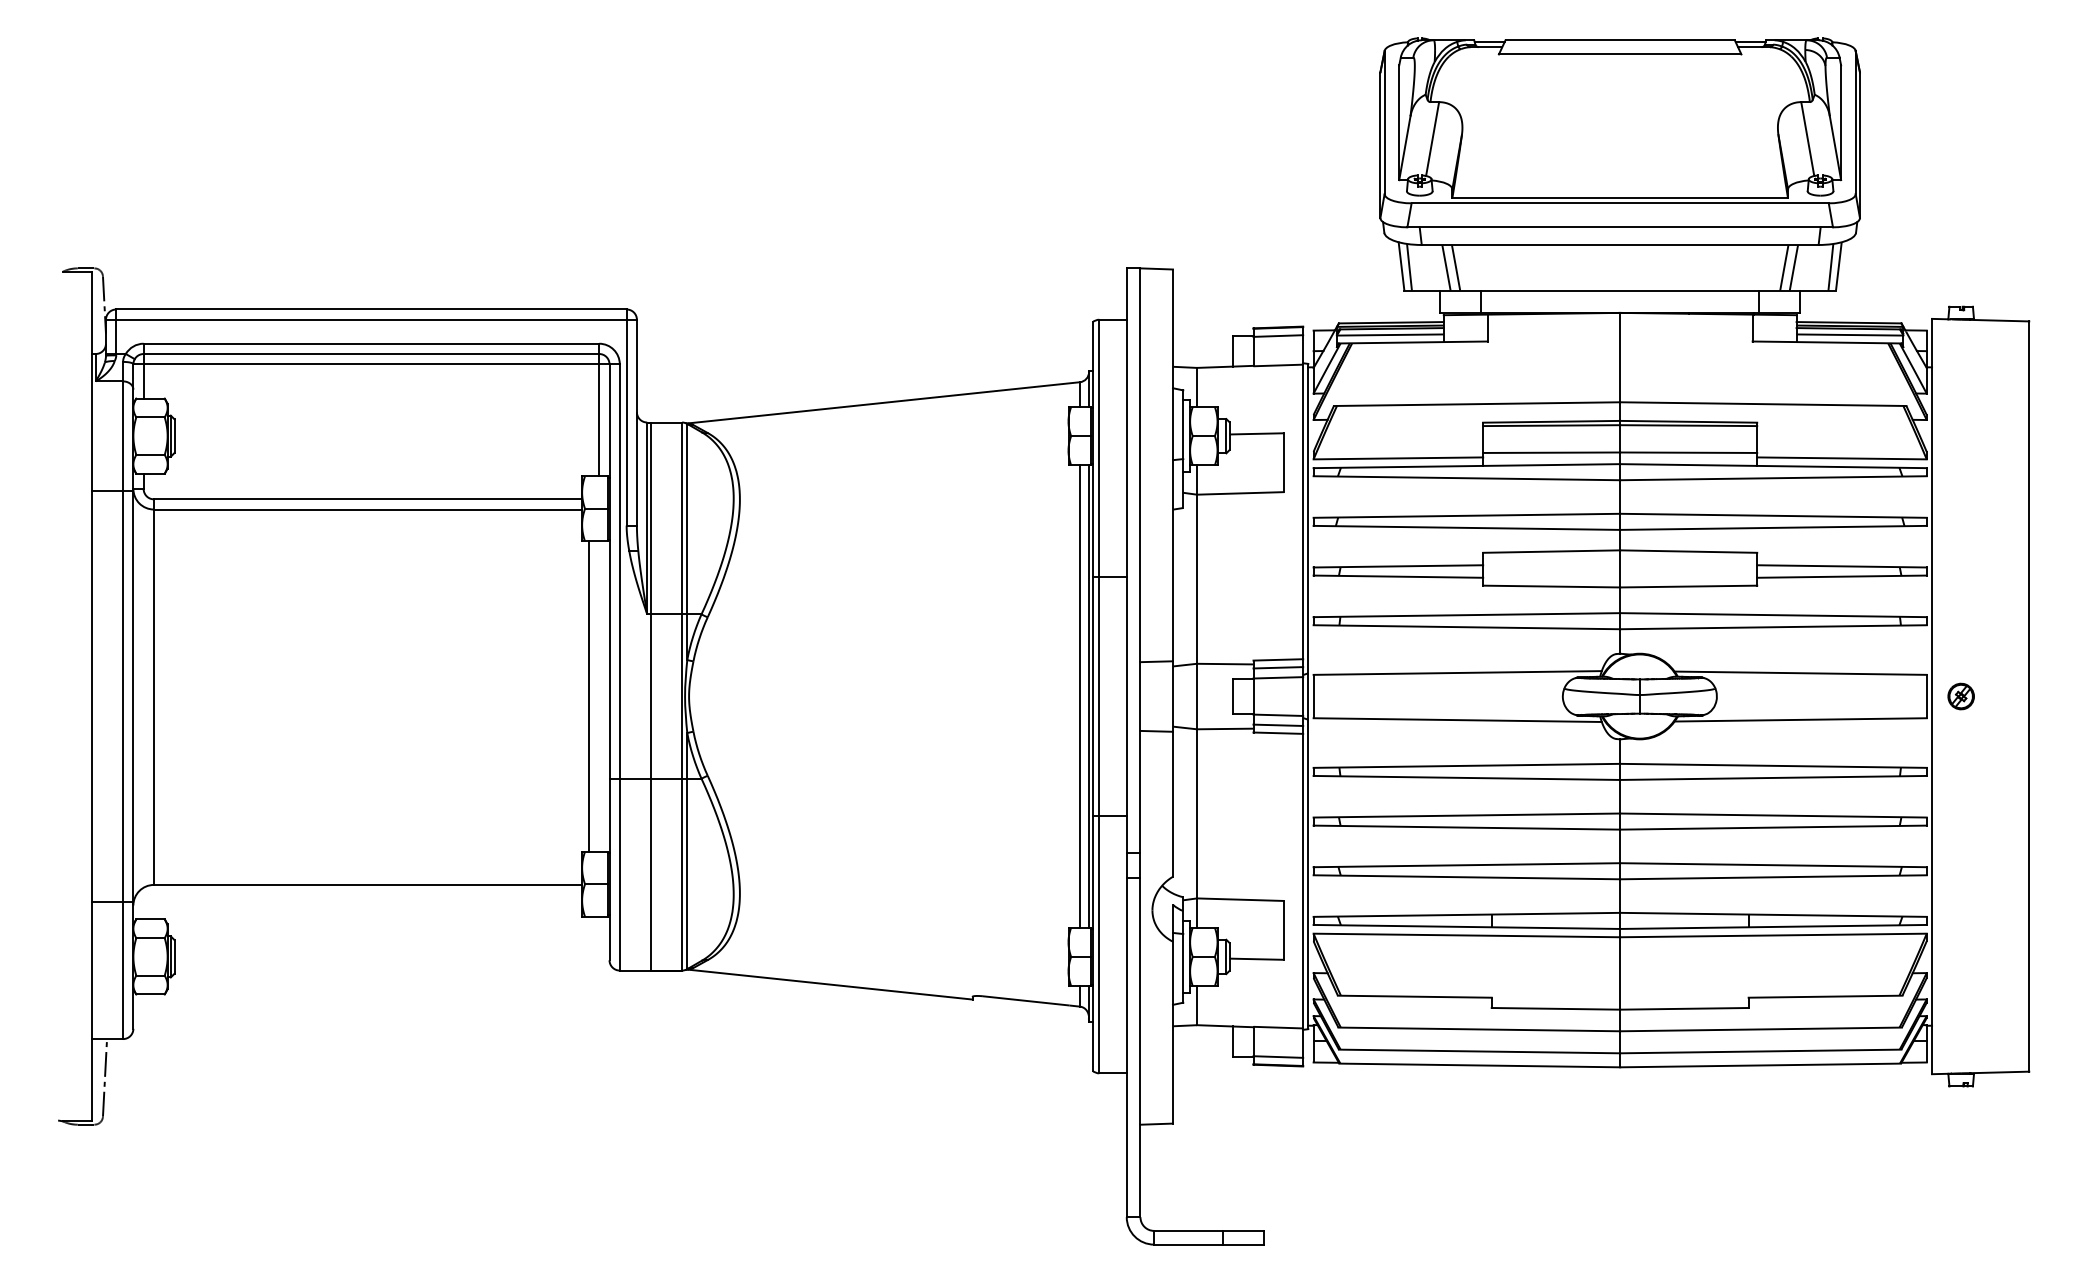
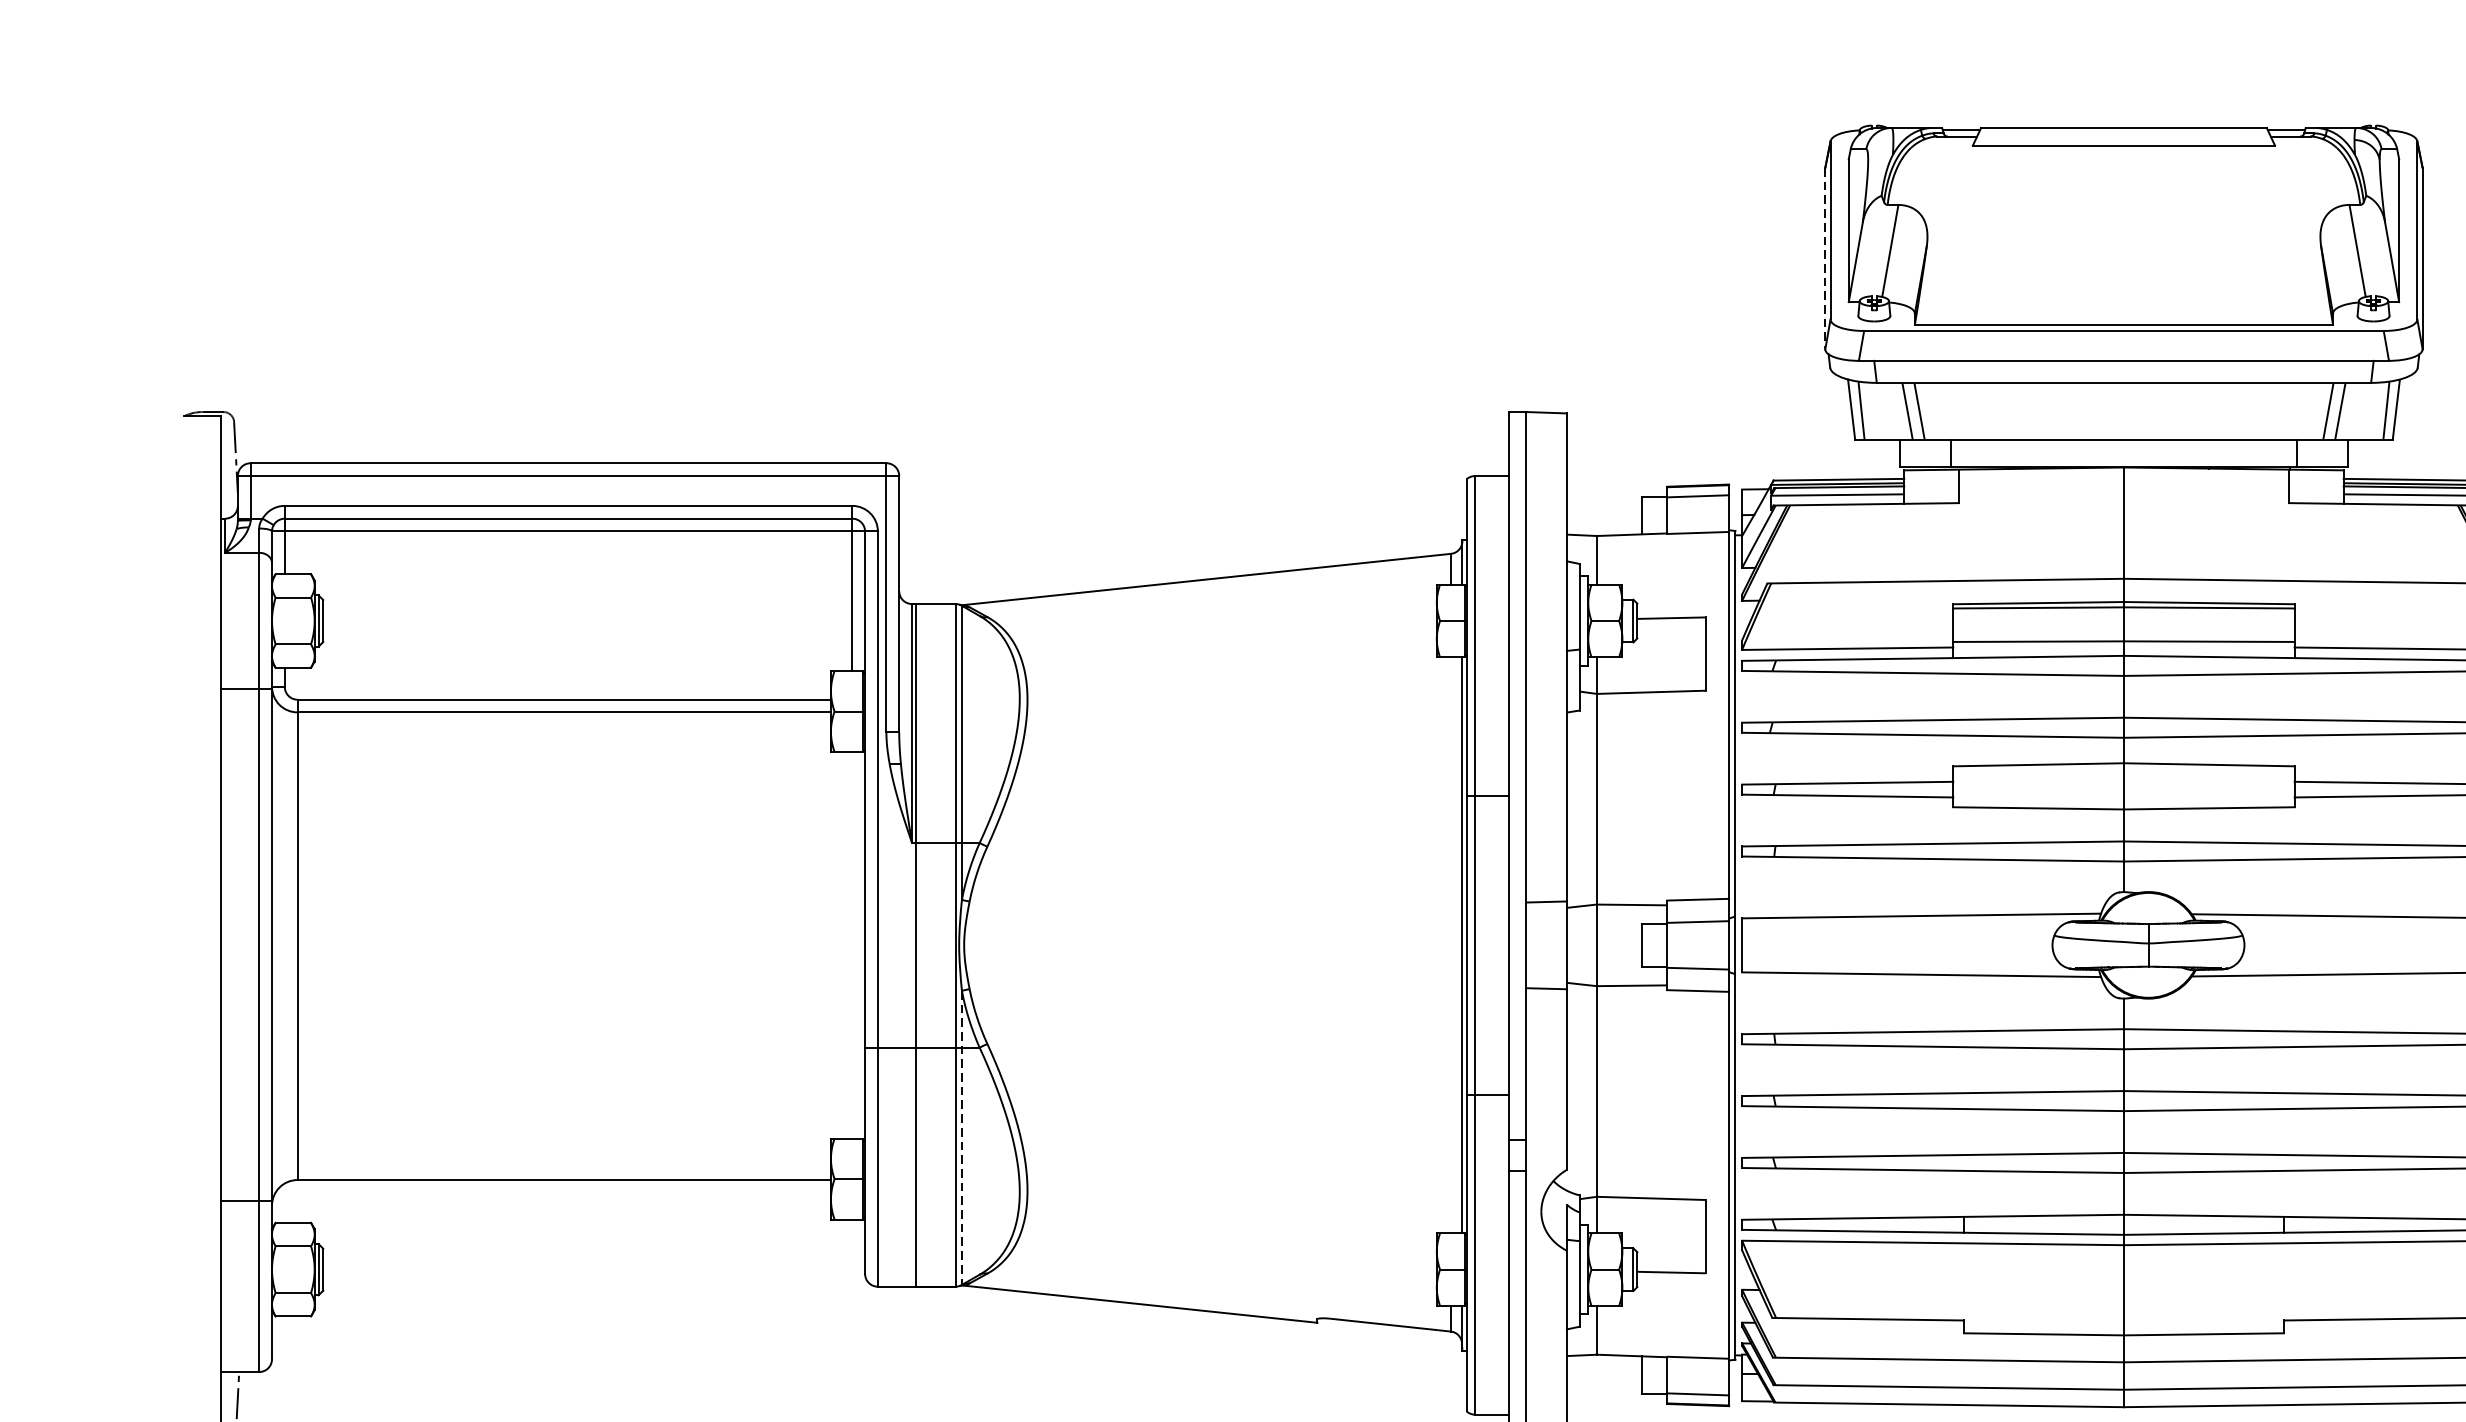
line: (1380, 145) -> (1825, 258), solid -> dashed
line: (1278, 667) -> (1698, 909), removed
line: (588, 696) -> (838, 945), removed
line: (1079, 696) -> (1450, 945), removed
line: (1278, 724) -> (1698, 980), removed
line: (687, 851) -> (962, 1138), solid -> dashed

